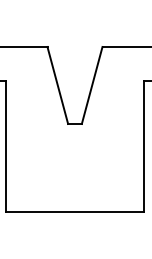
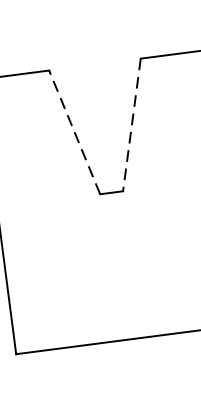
line: (57, 85) -> (74, 132), solid -> dashed
line: (92, 85) -> (132, 124), solid -> dashed

